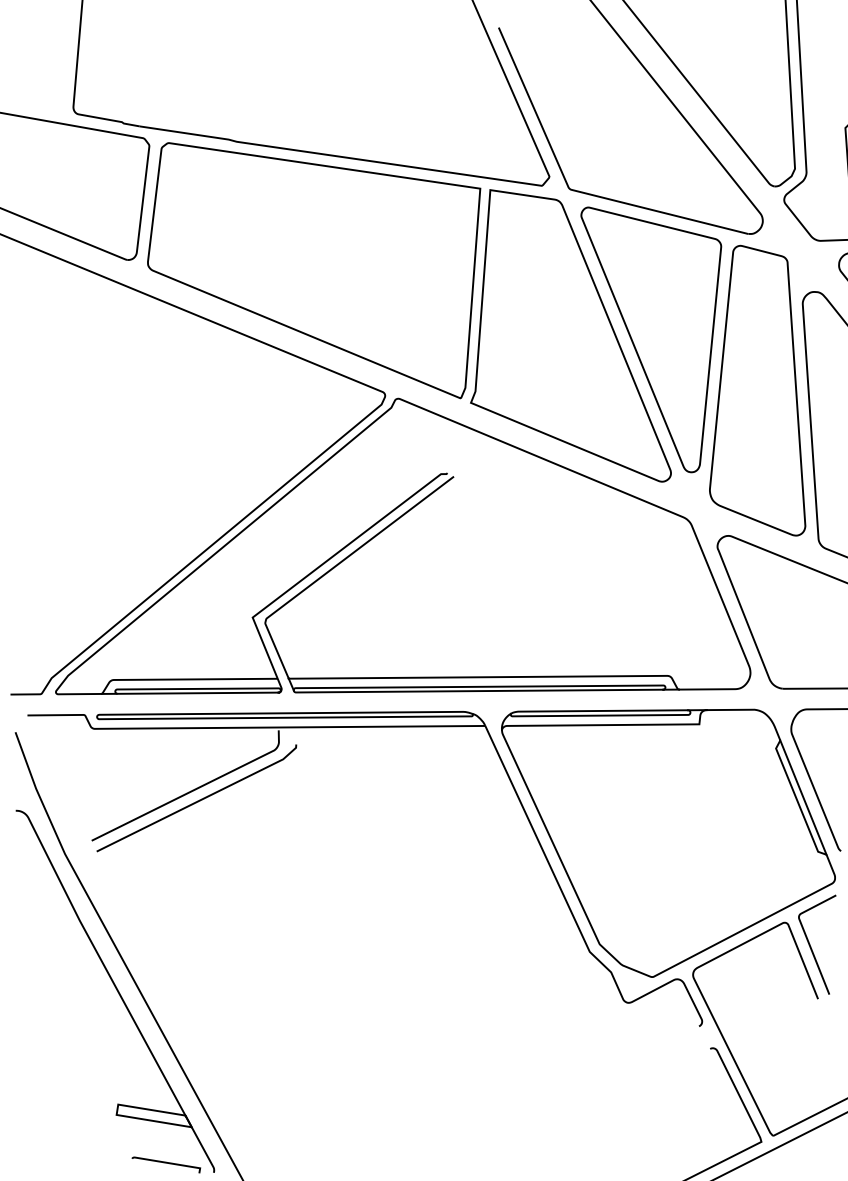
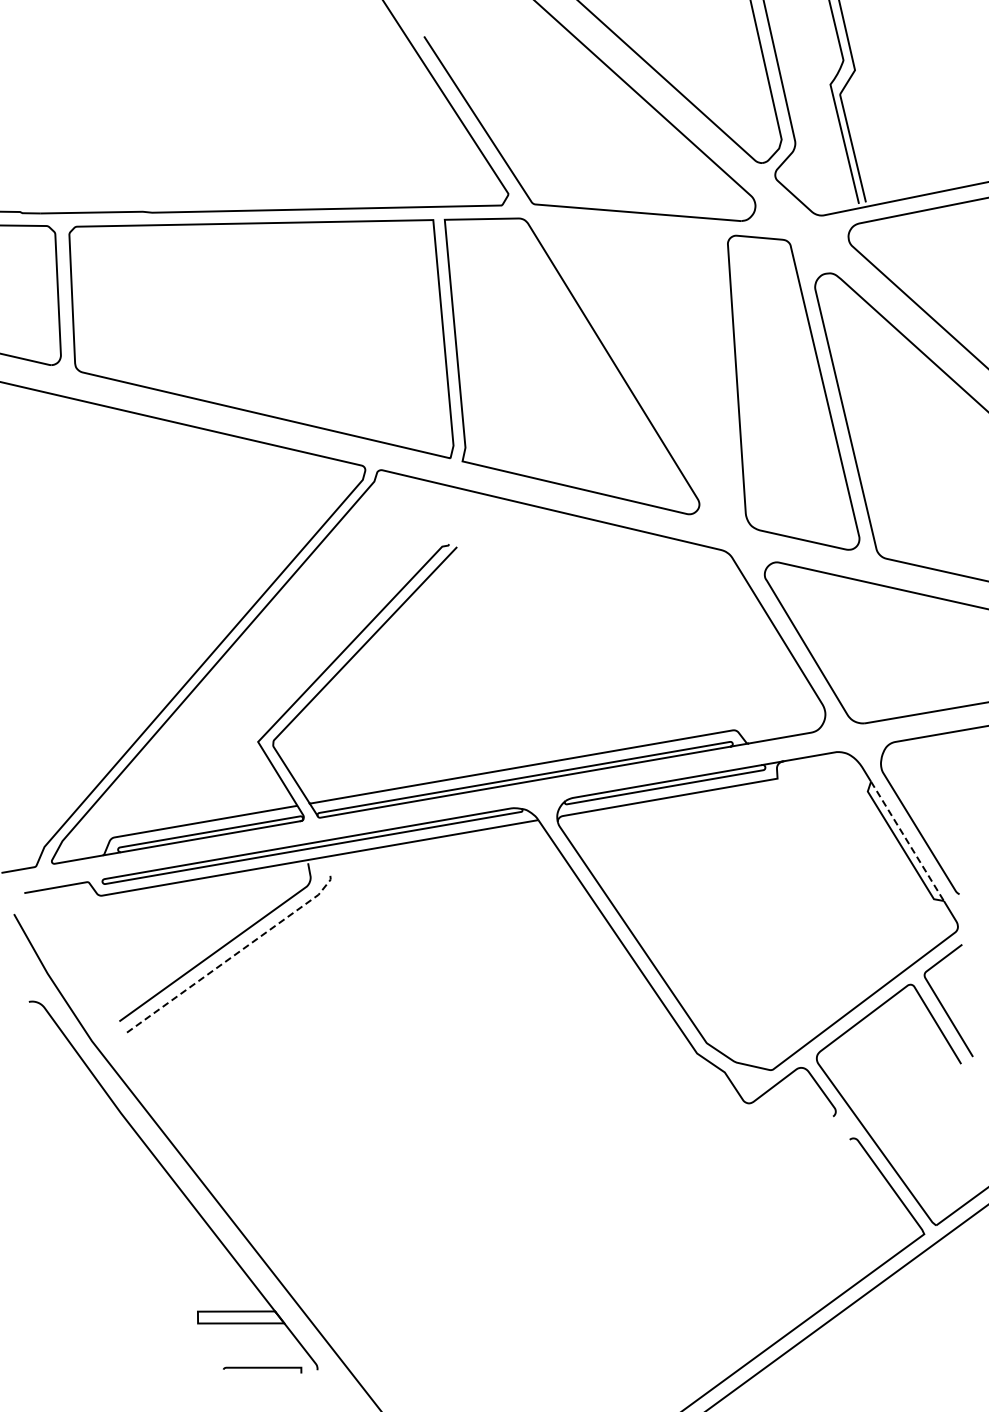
part: (640, 339) -> (640, 359), removed
line: (803, 797) -> (907, 841), solid -> dashed
line: (200, 800) -> (233, 956), solid -> dashed

